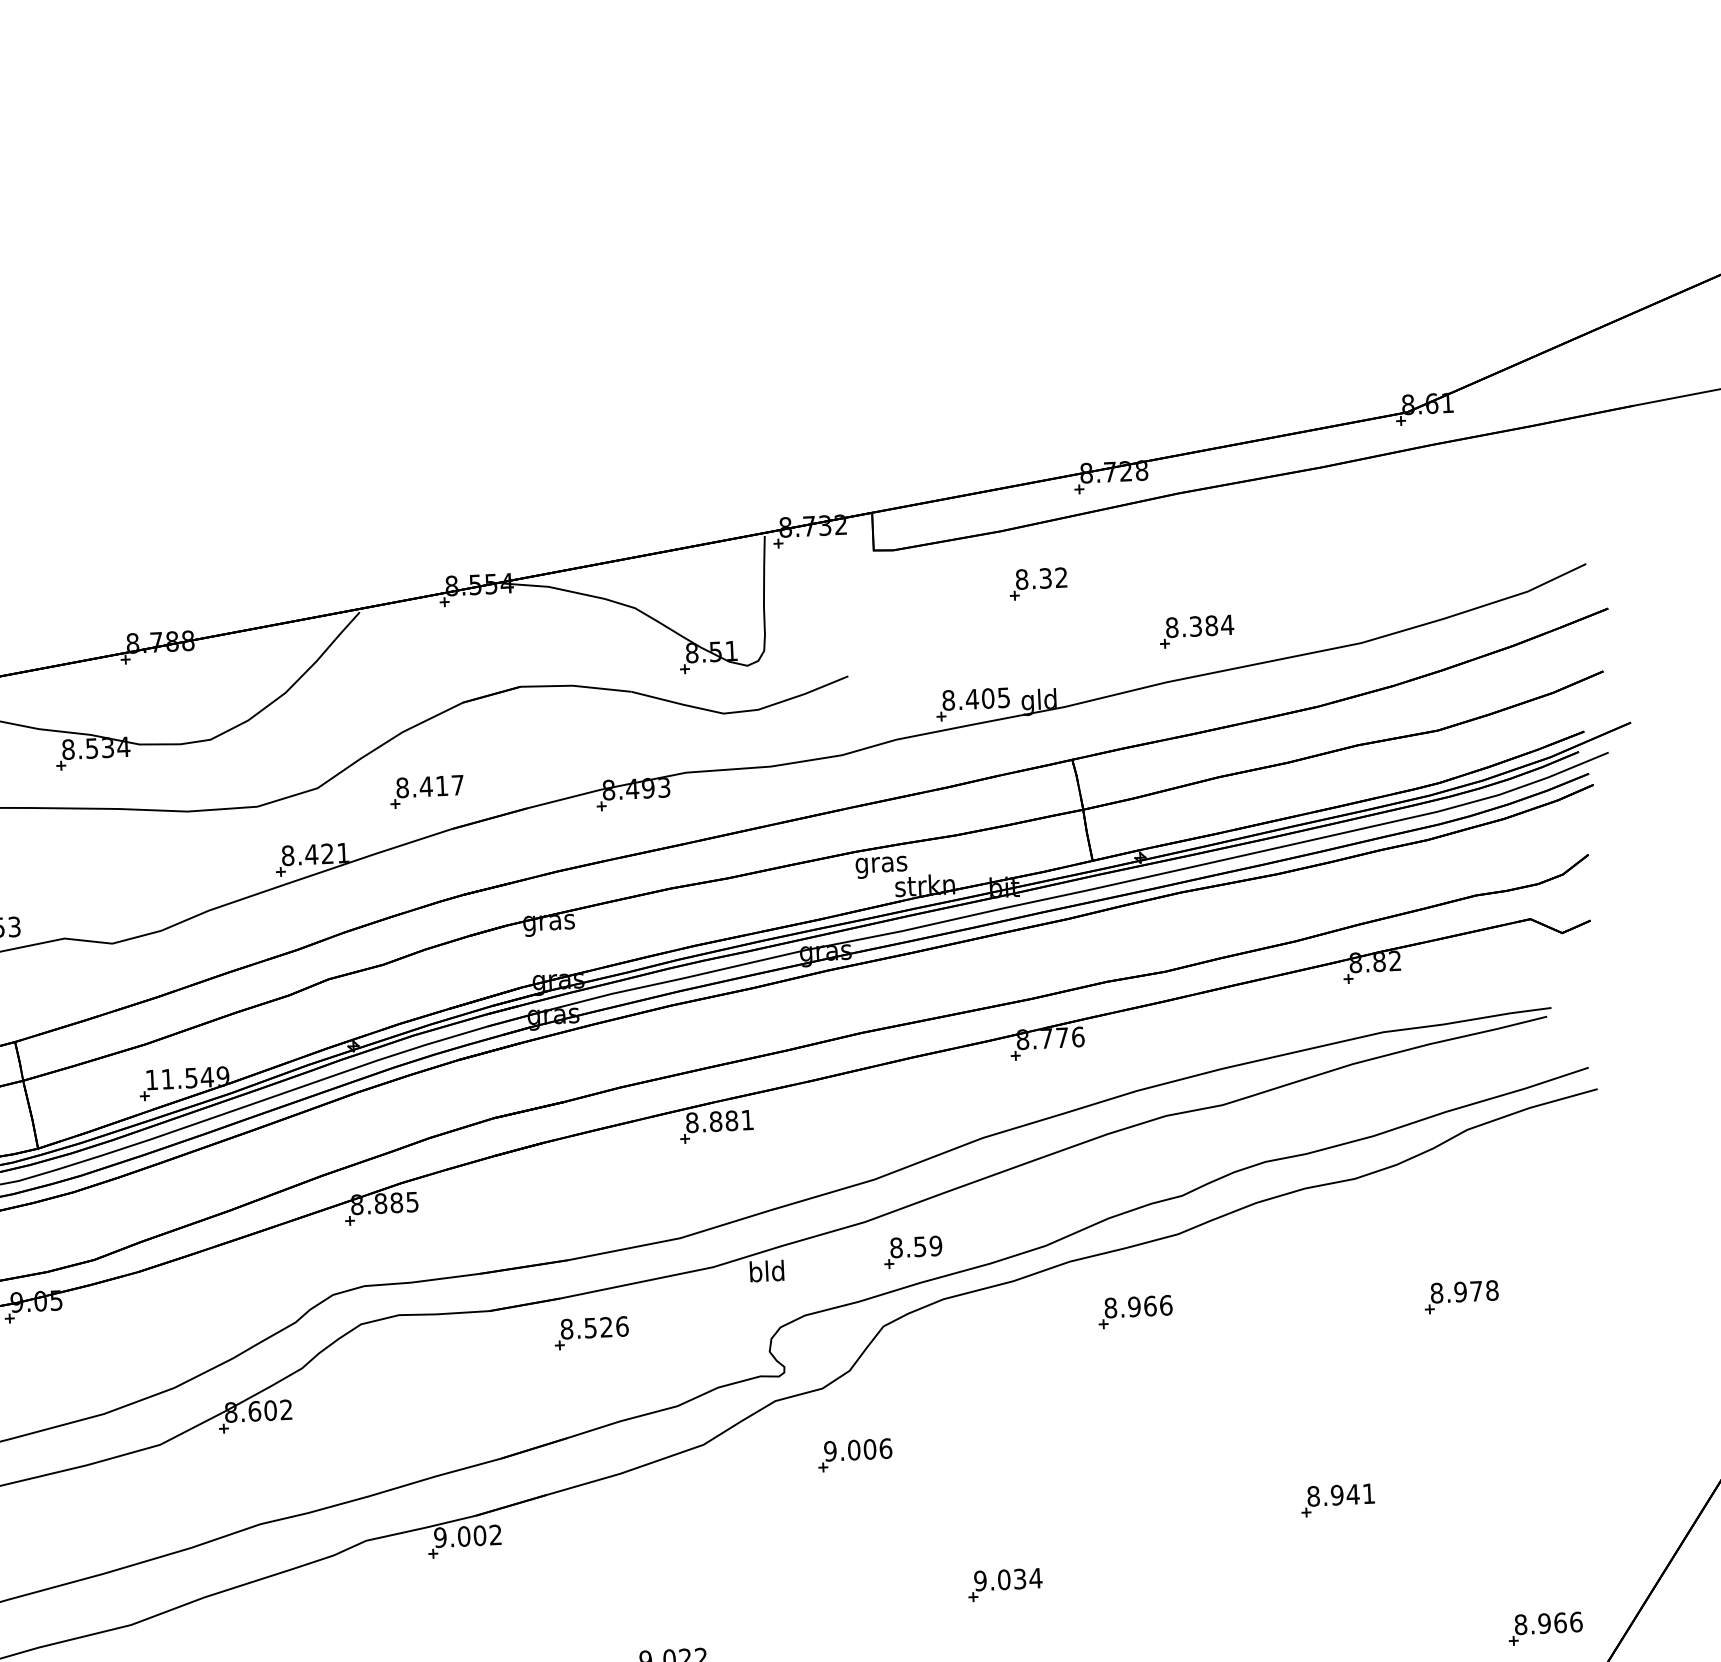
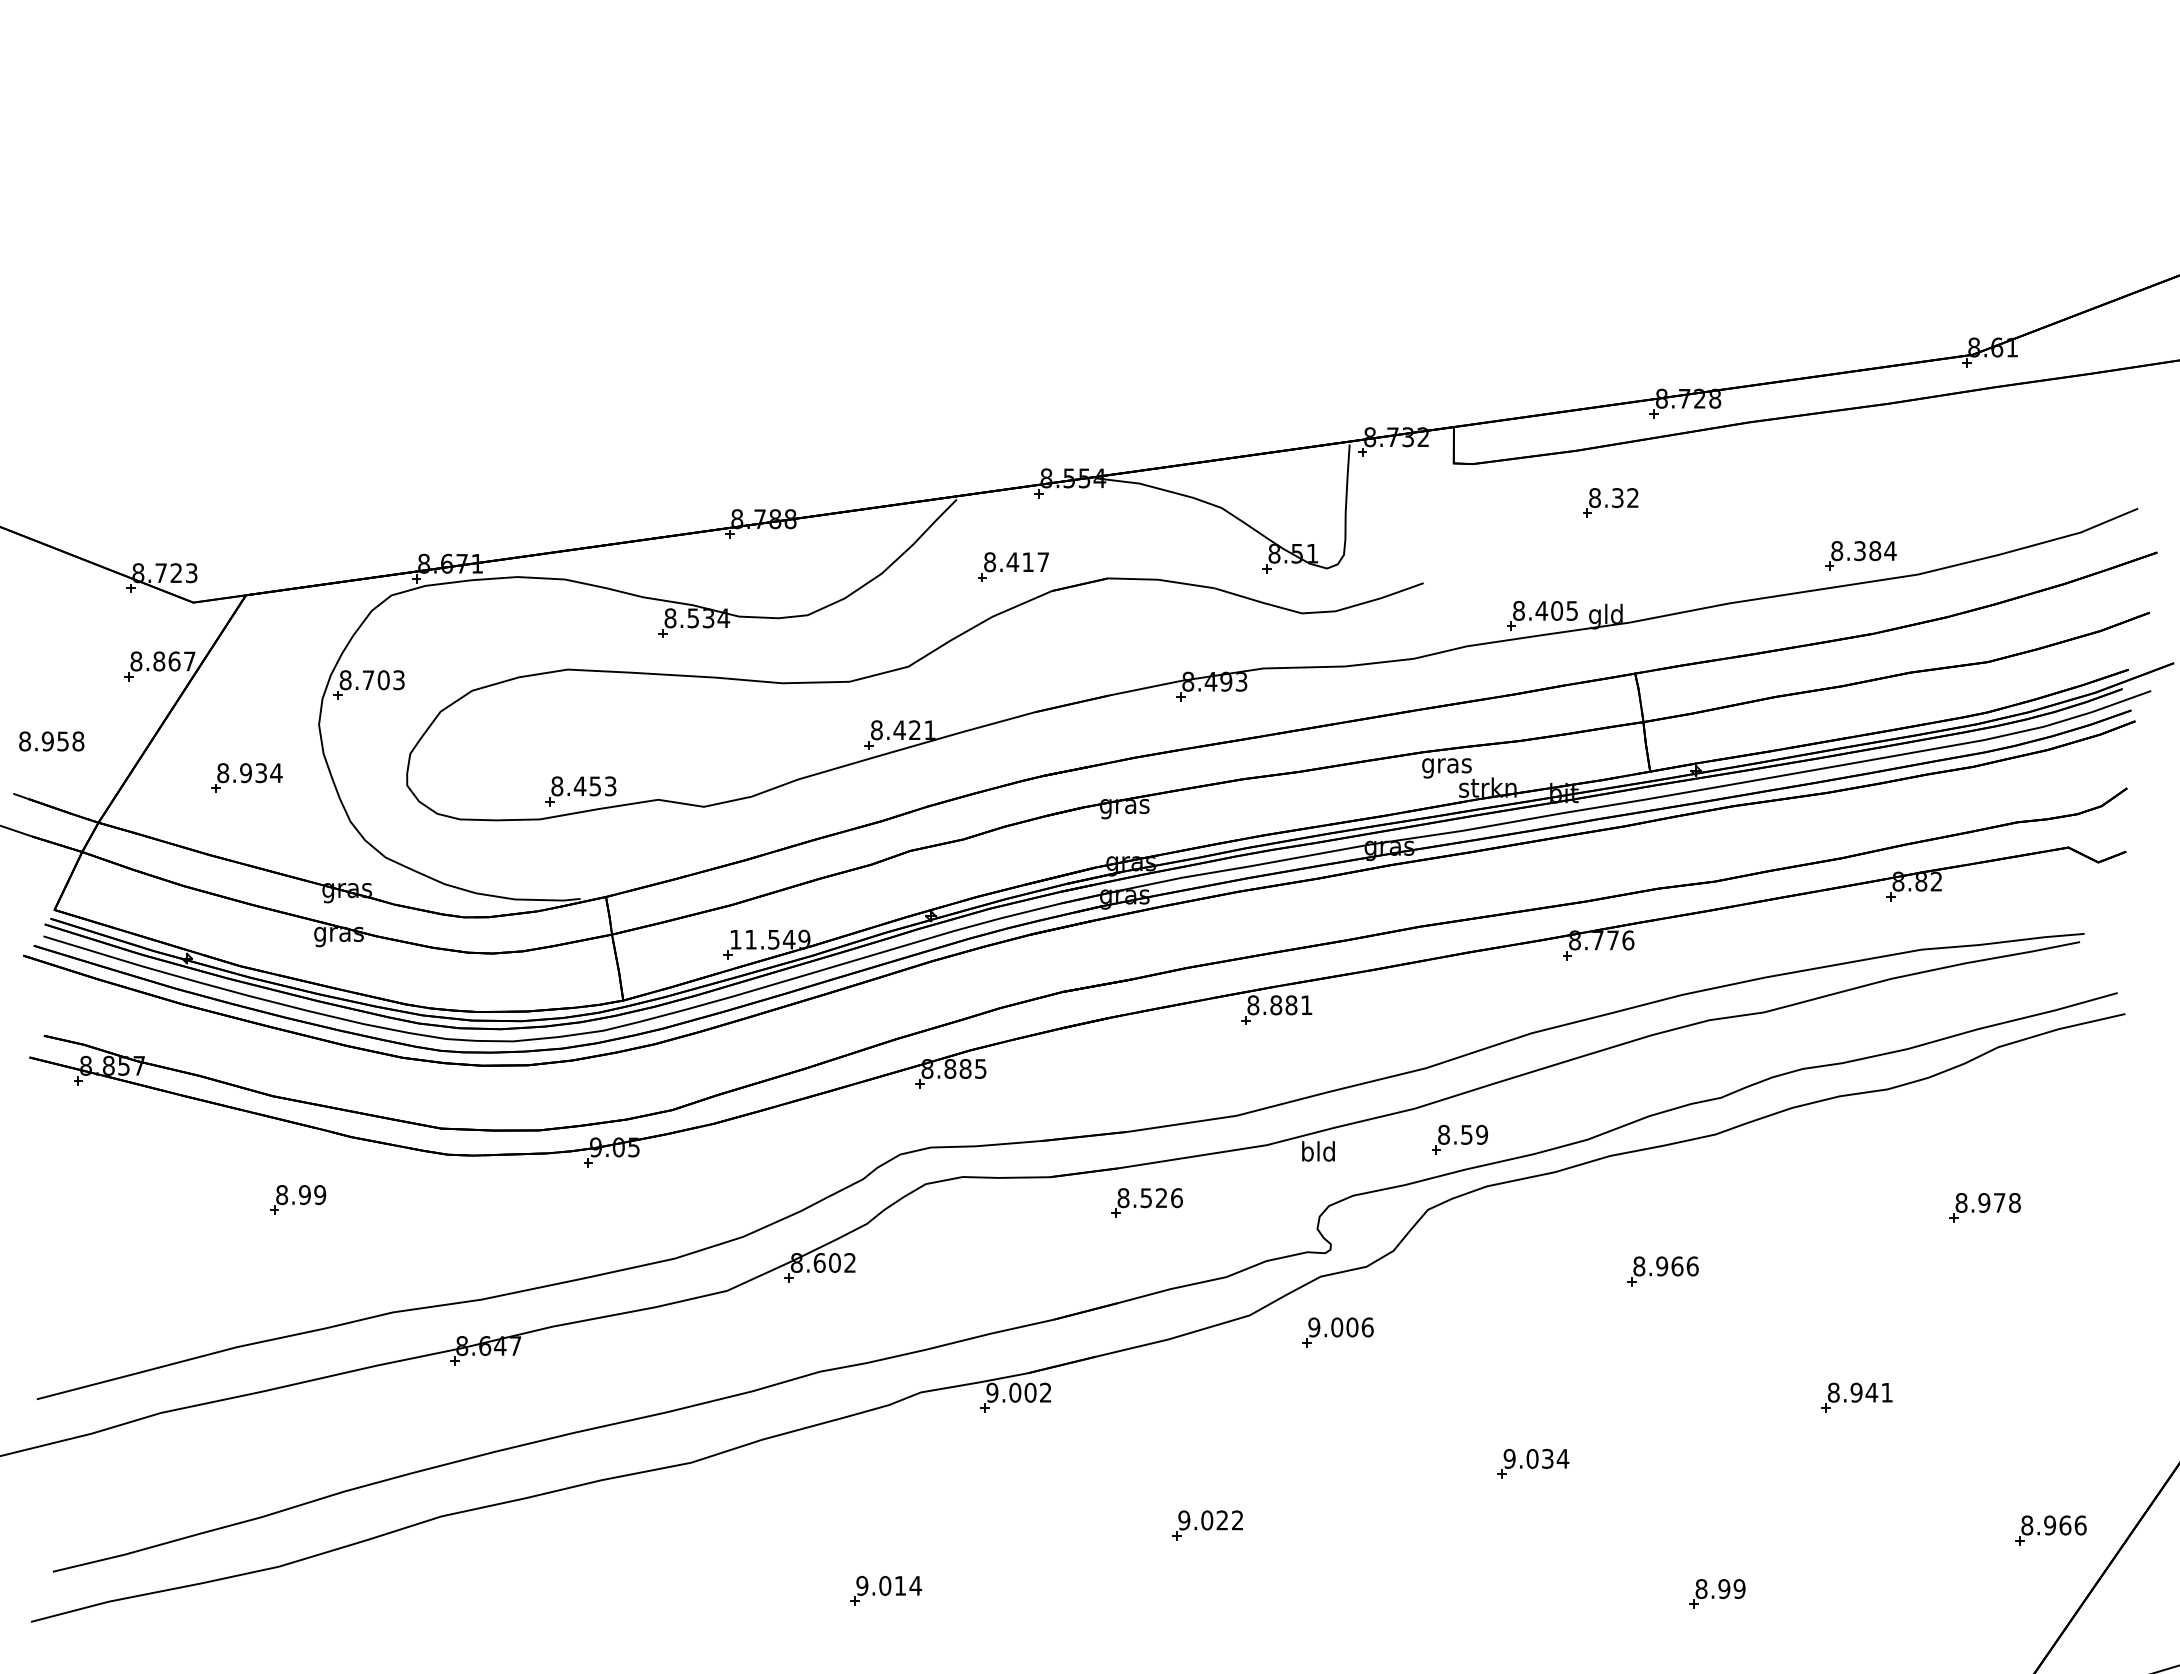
part: (1196, 631) -> (1860, 555), moved
part: (427, 791) -> (1013, 566), moved
part: (1135, 1312) -> (1662, 1271), moved
part: (854, 1455) -> (1337, 1332), moved

